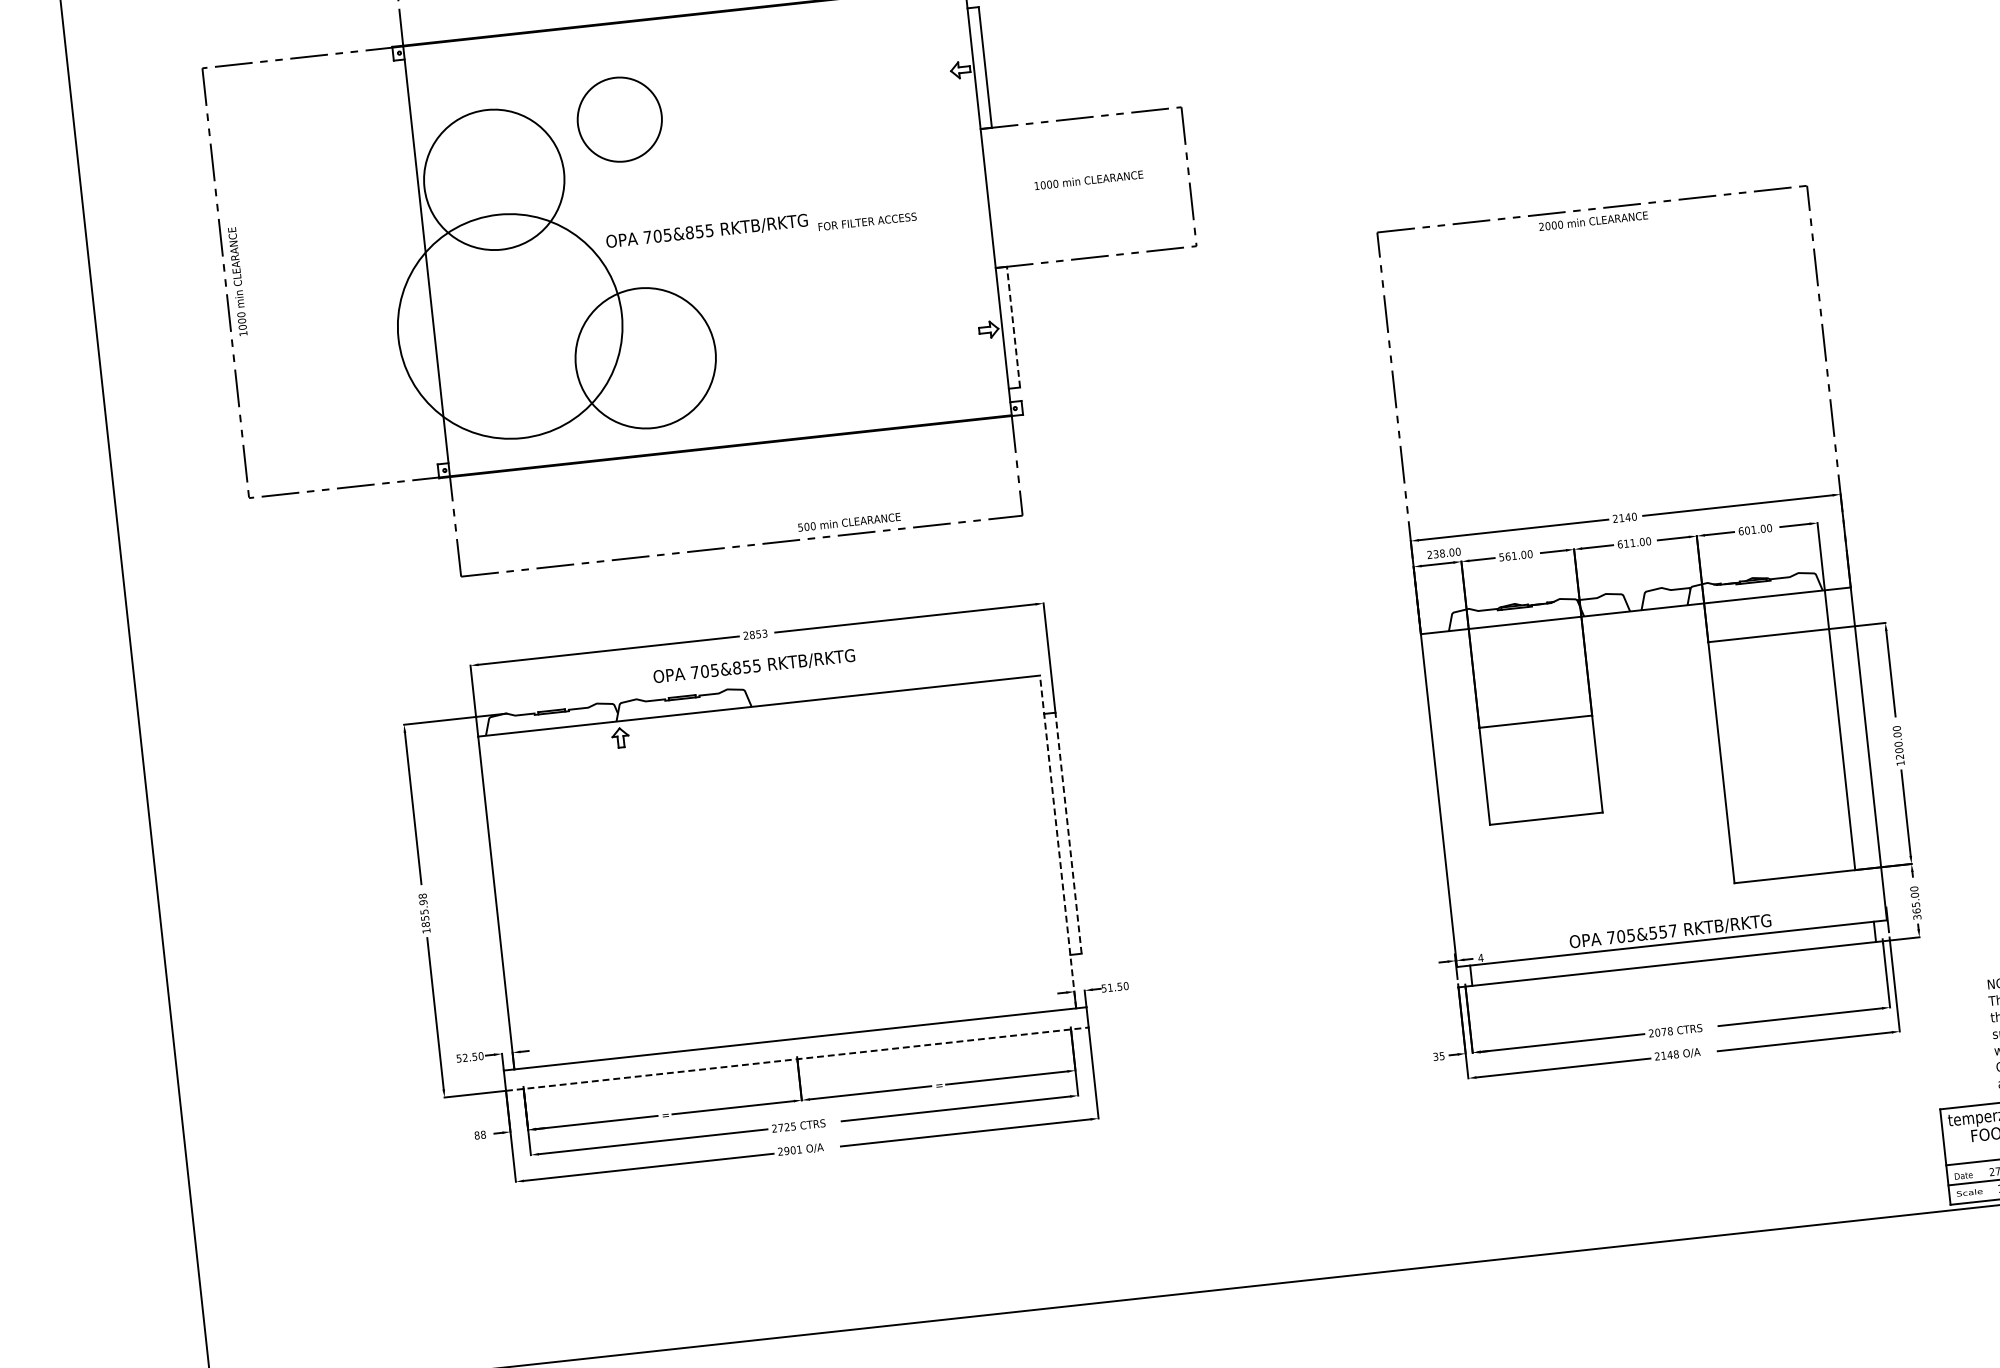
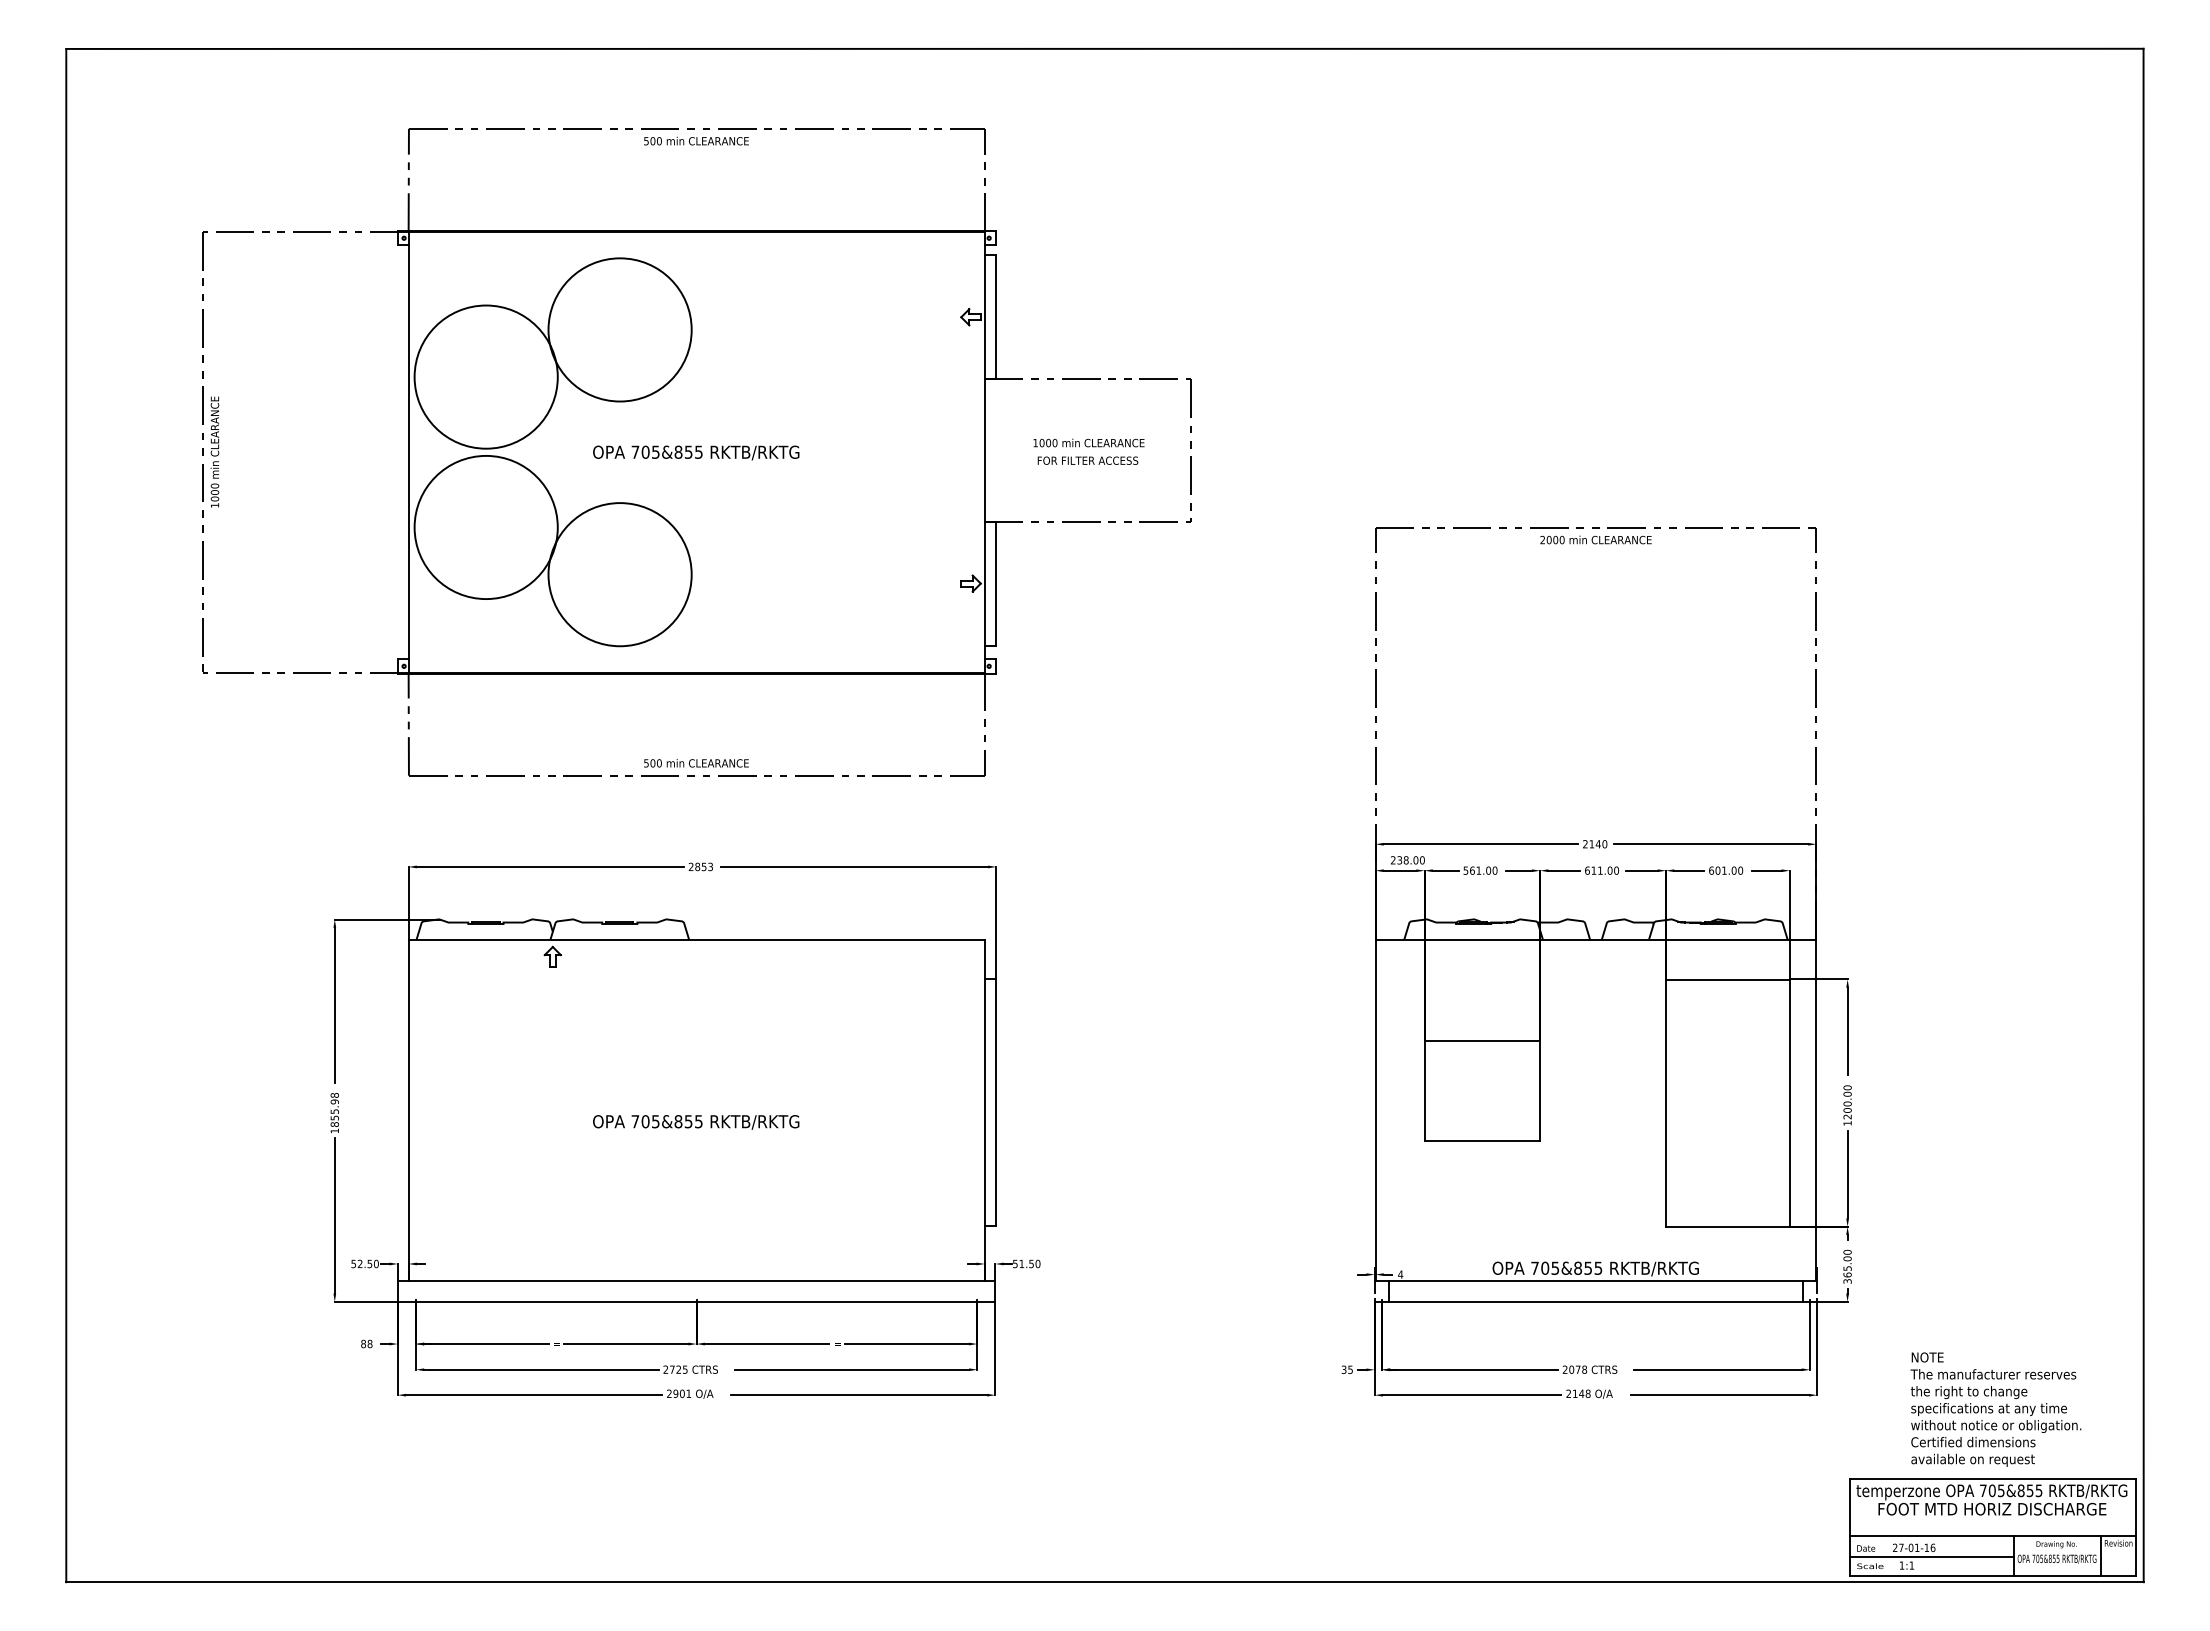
circle: (619, 119) -> (619, 329), size x1.67
text: (867, 221) -> (1087, 460), moved
circle: (509, 326) -> (485, 527), size x0.62
line: (1013, 327) -> (996, 583), dashed -> solid
text: (849, 522) -> (696, 763), moved
text: (754, 666) -> (696, 1122), moved
line: (1068, 833) -> (996, 1102), dashed -> solid
line: (1057, 842) -> (984, 1110), dashed -> solid
text: (1663, 931) -> (1588, 1267), 705&557 -> 705&855
line: (797, 1058) -> (696, 1301), dashed -> solid

